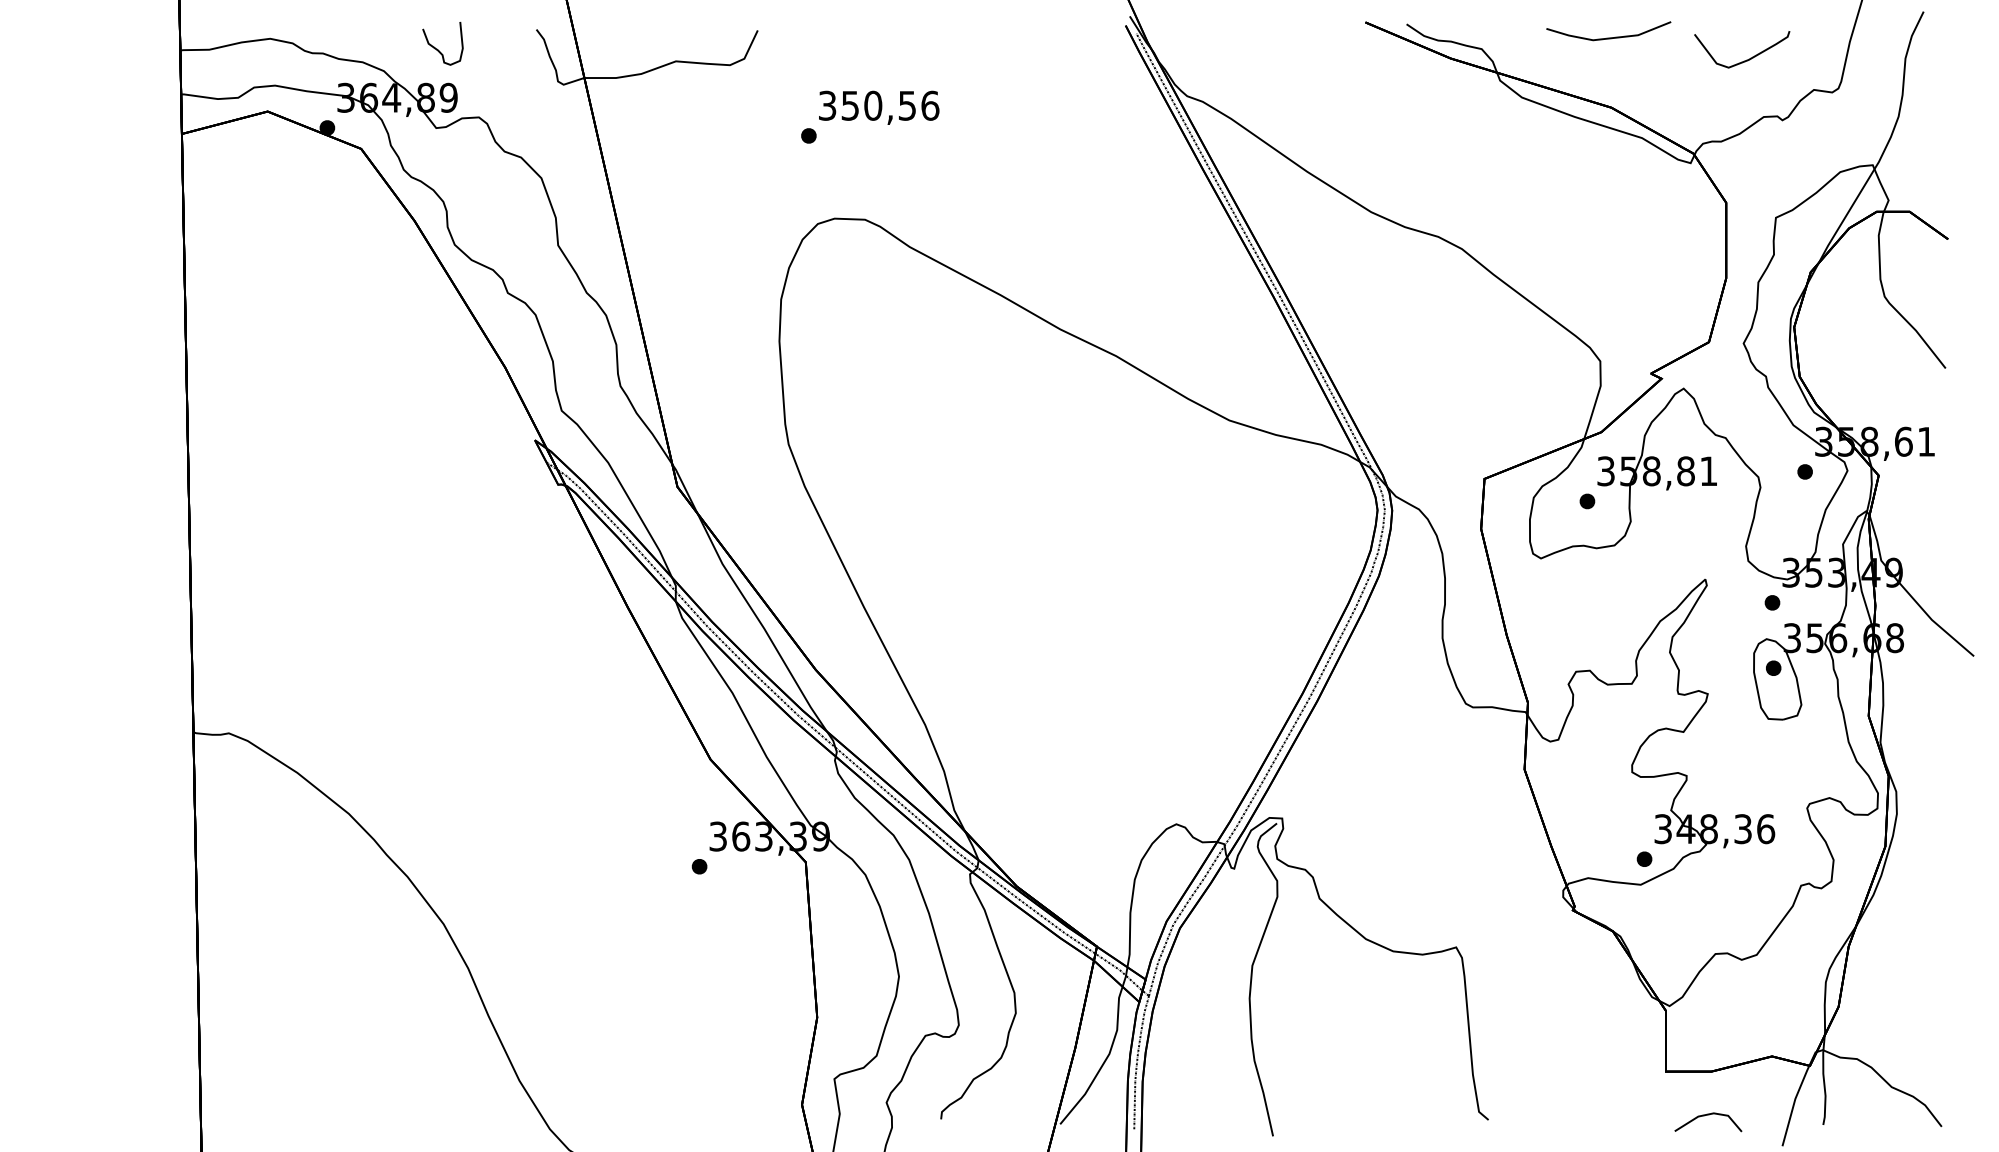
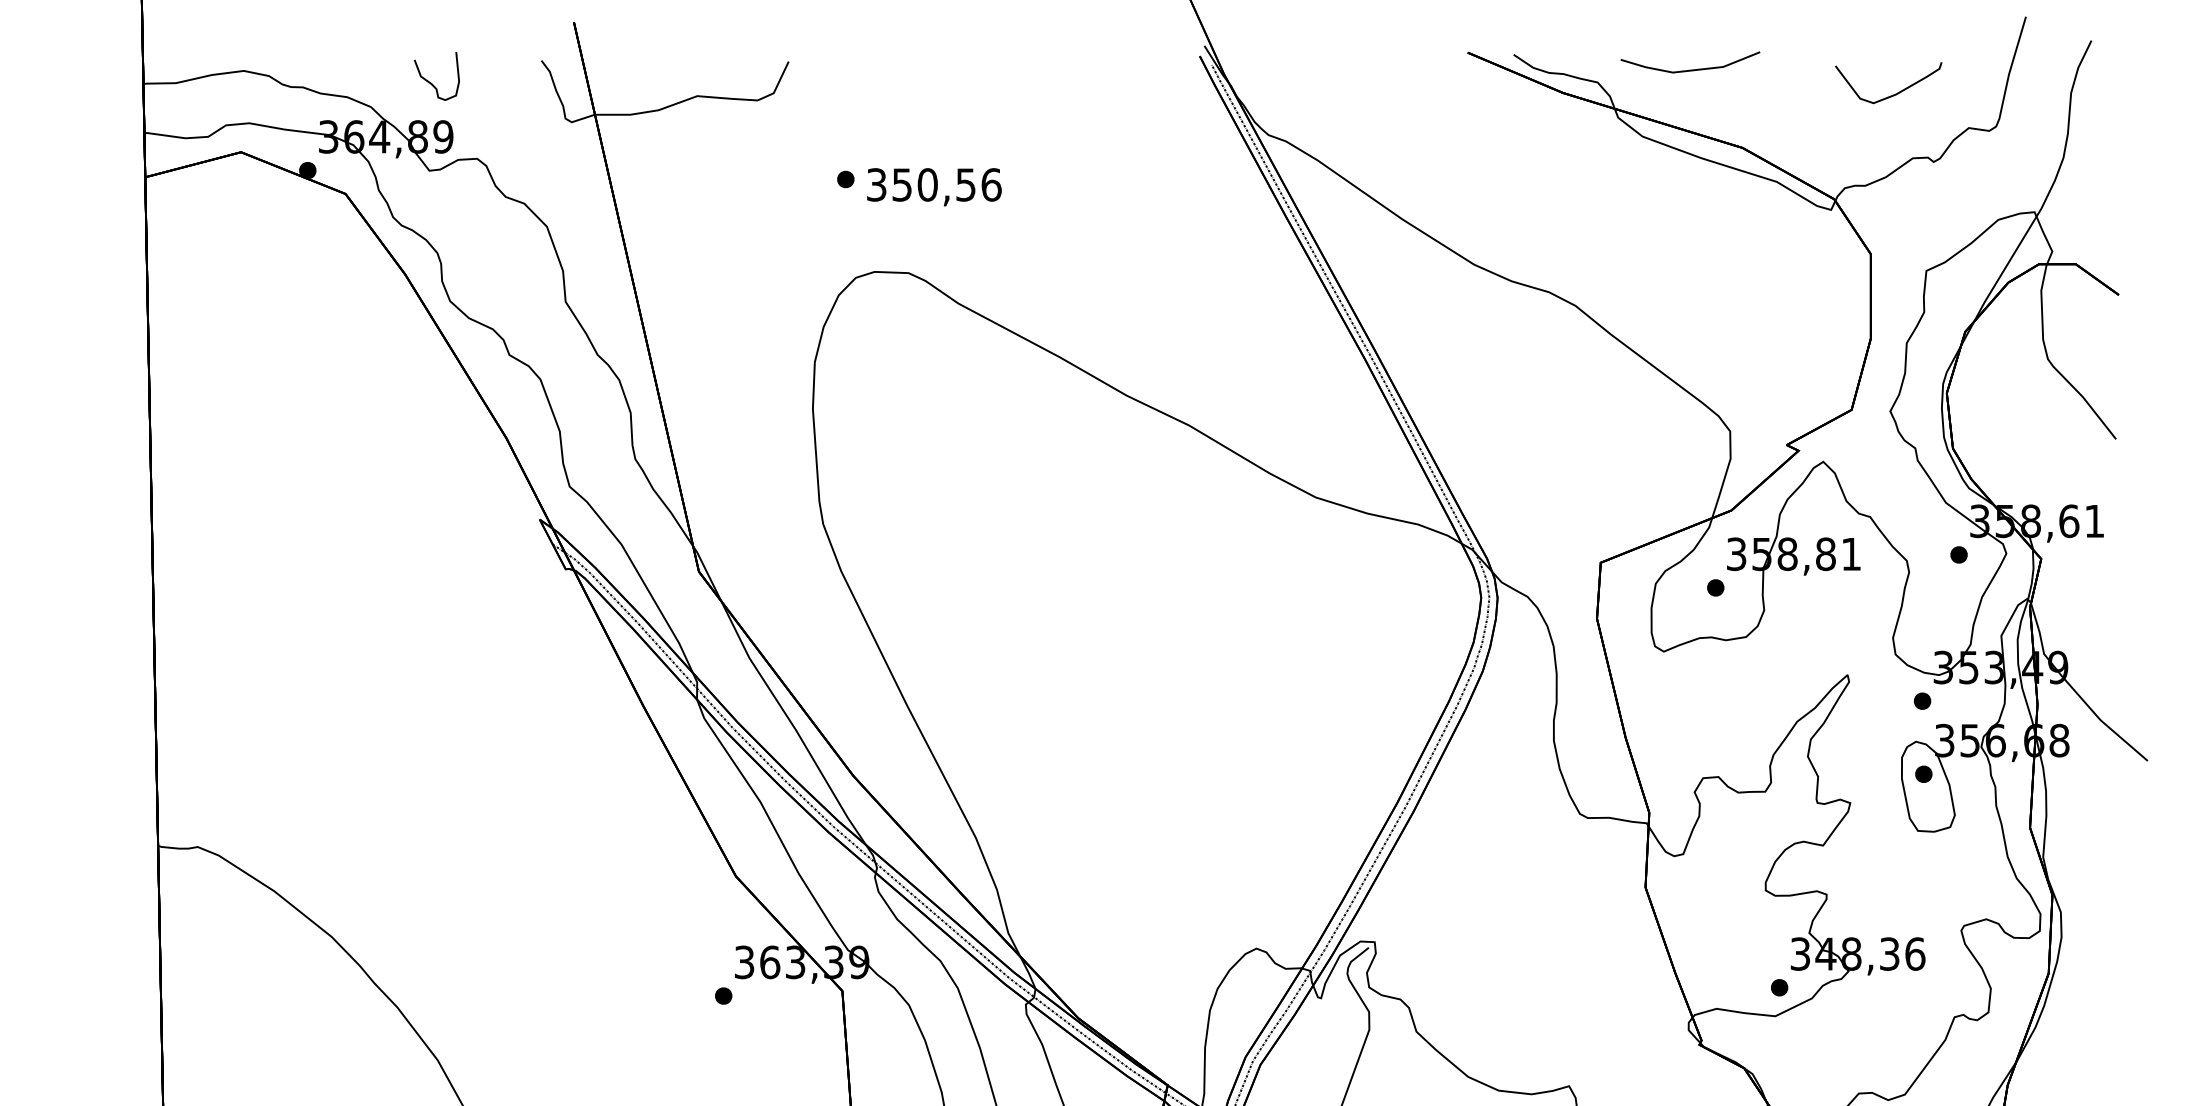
line: (1608, 37) -> (1690, 69), moved
text: (879, 107) -> (934, 186), moved

